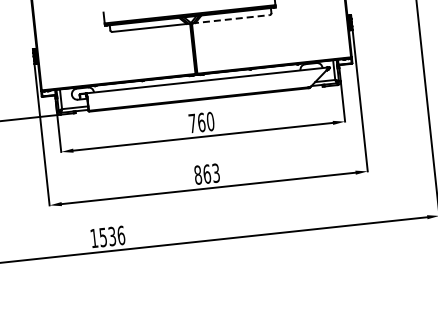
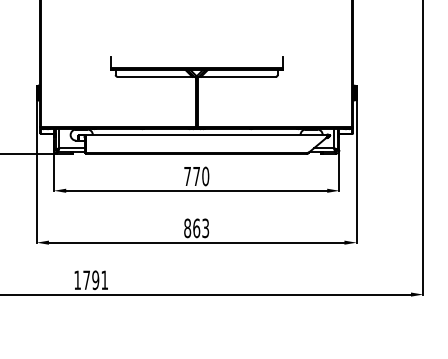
line: (231, 18) -> (237, 76), dashed -> solid
text: (201, 122) -> (196, 176), 760 -> 770
text: (112, 236) -> (95, 280), 1536 -> 1791

